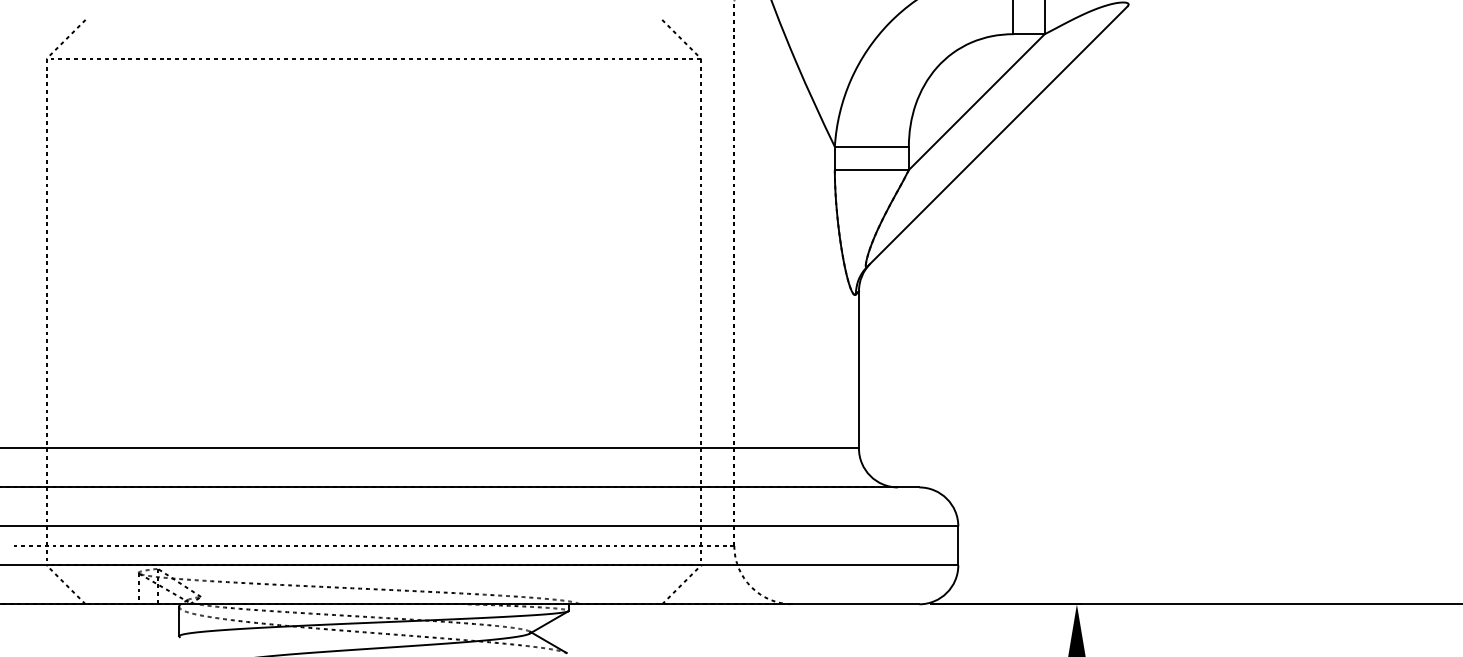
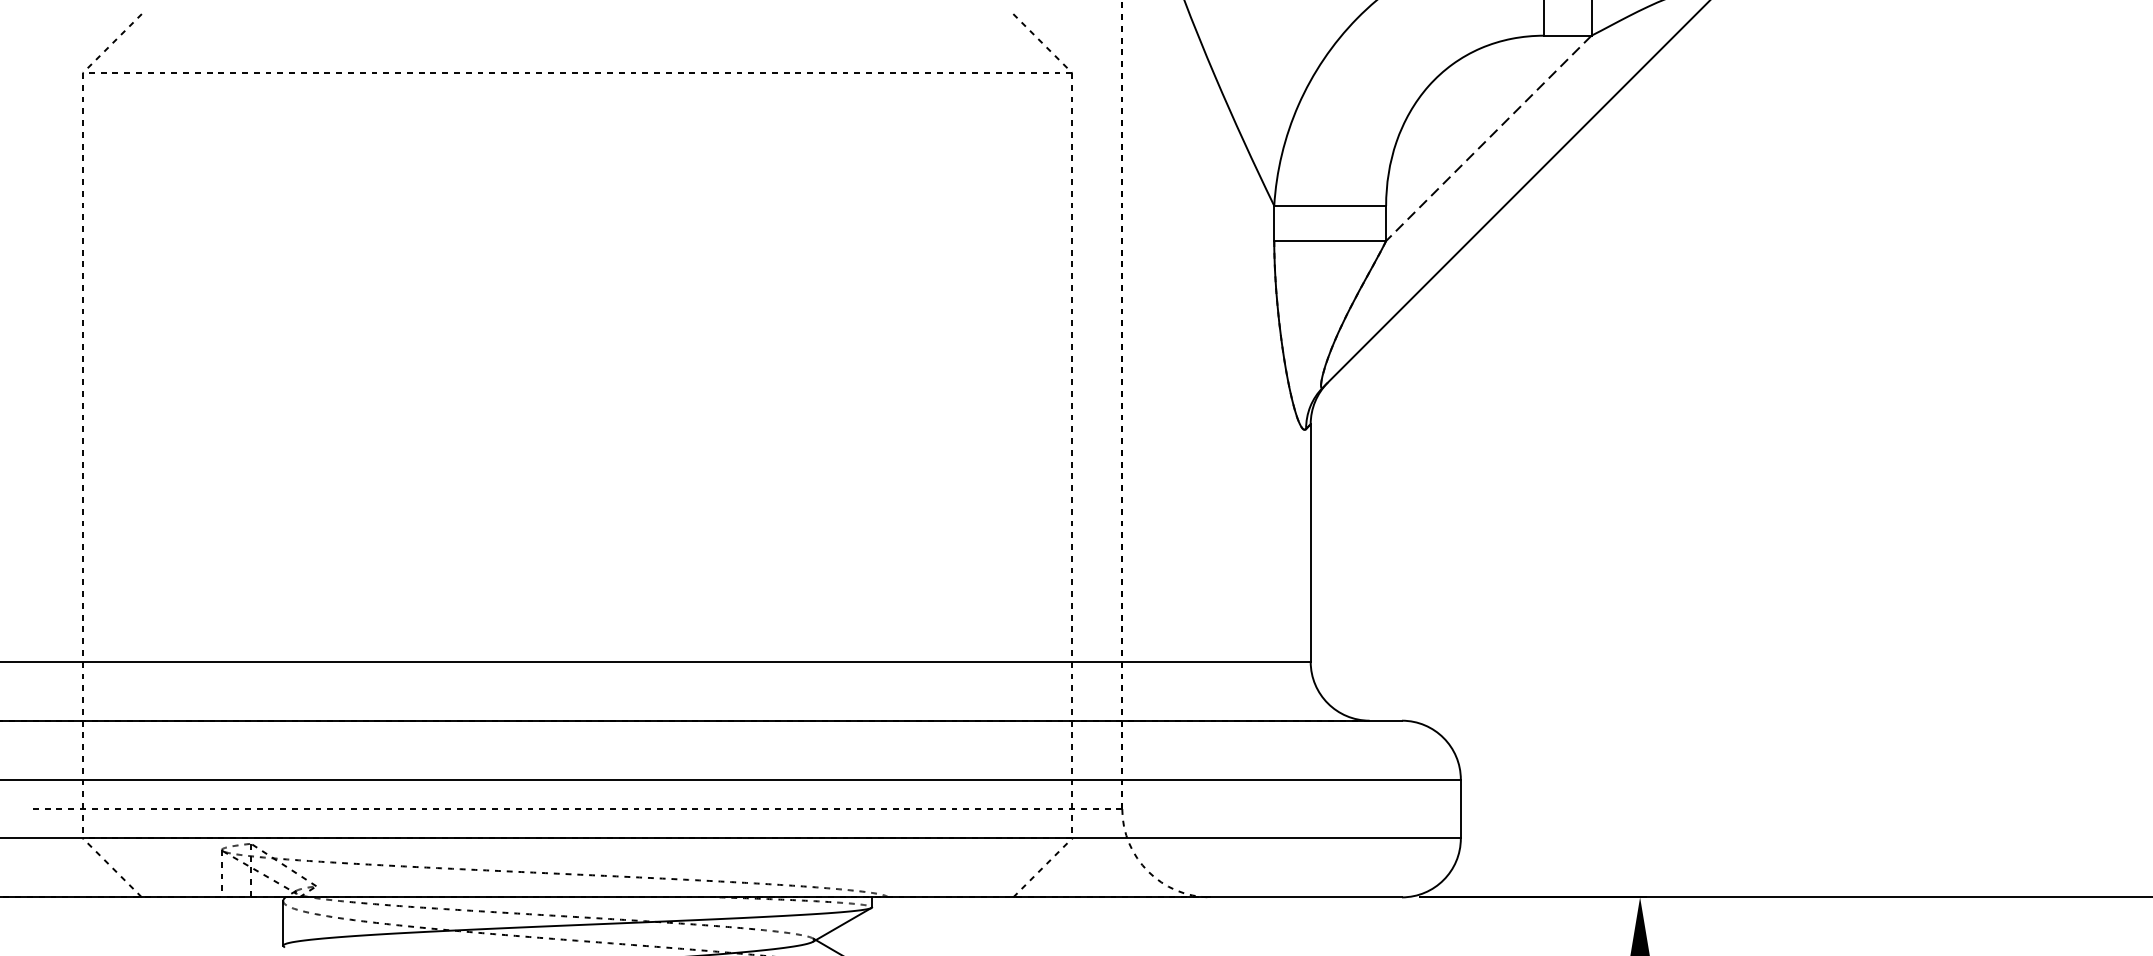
line: (976, 102) -> (1488, 138), solid -> dashed

